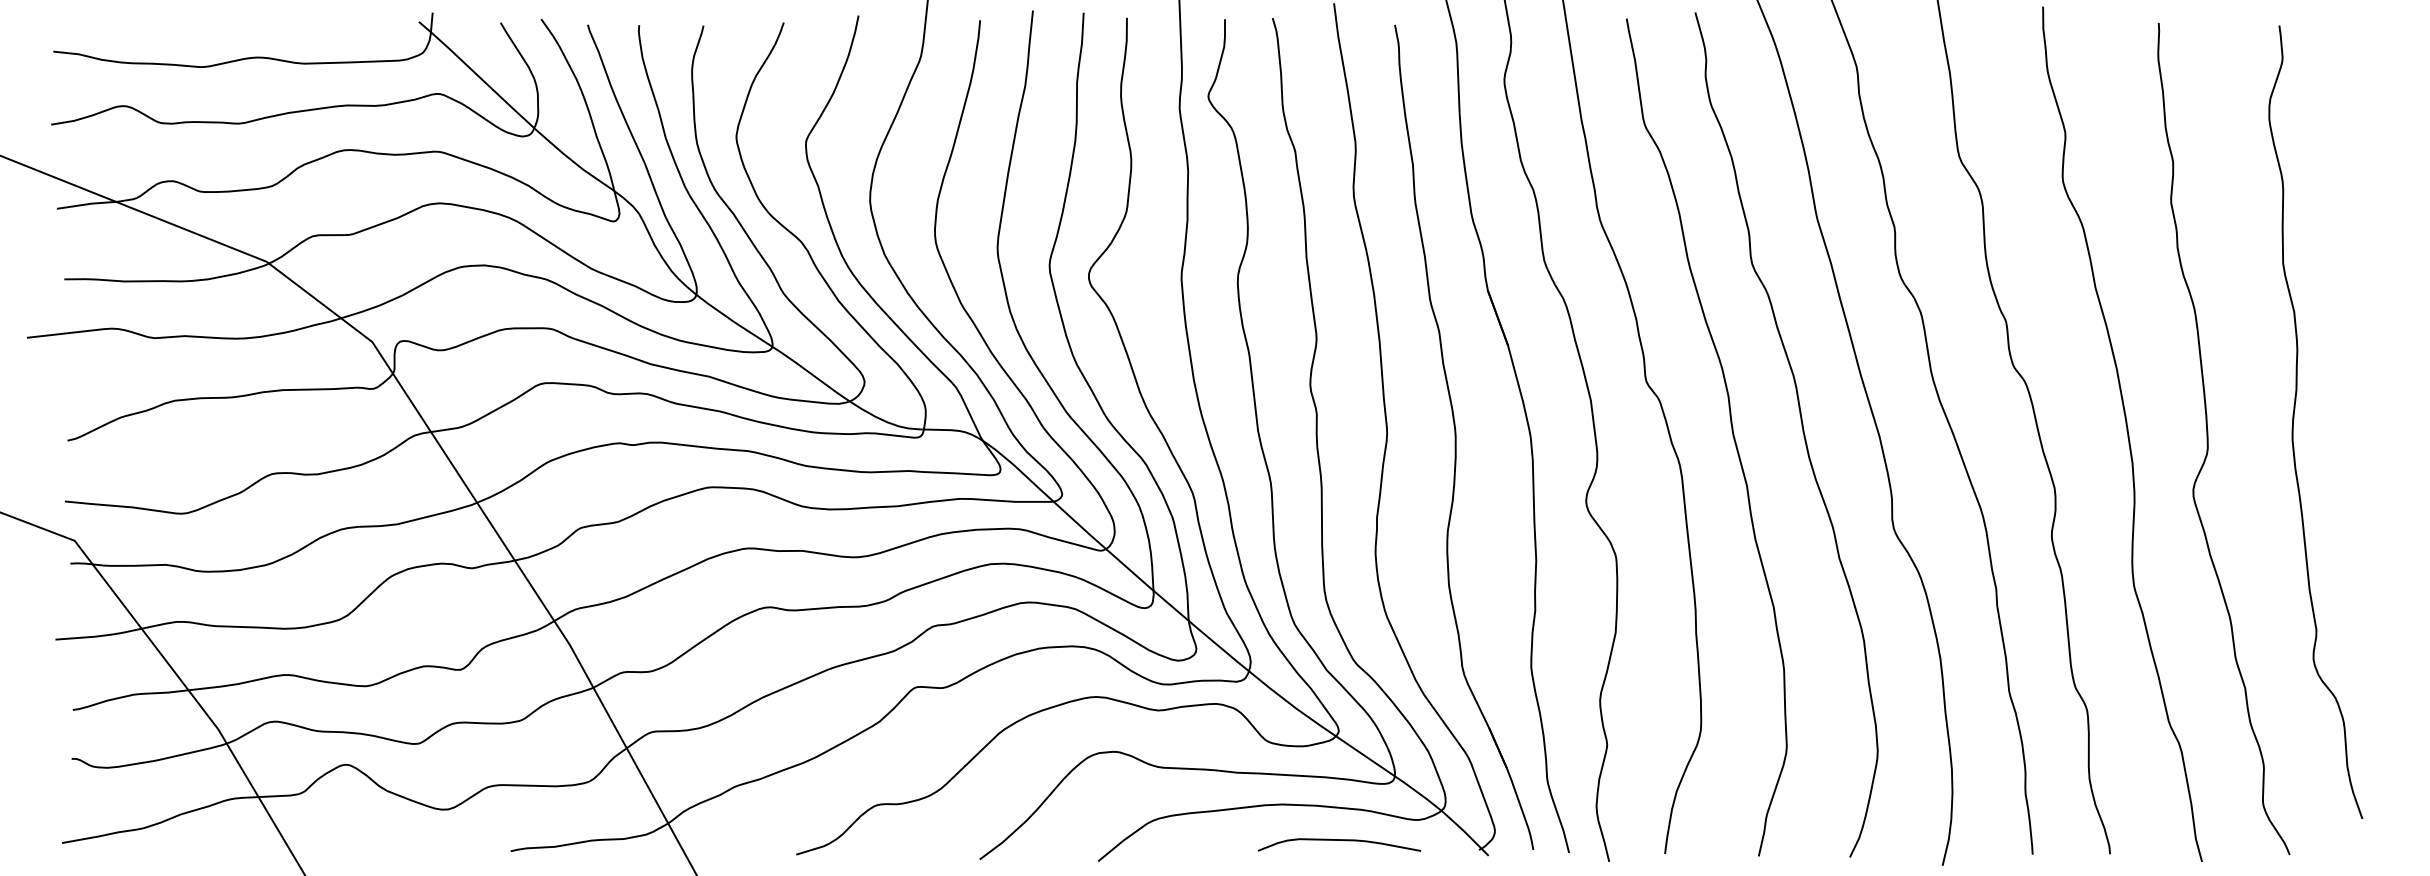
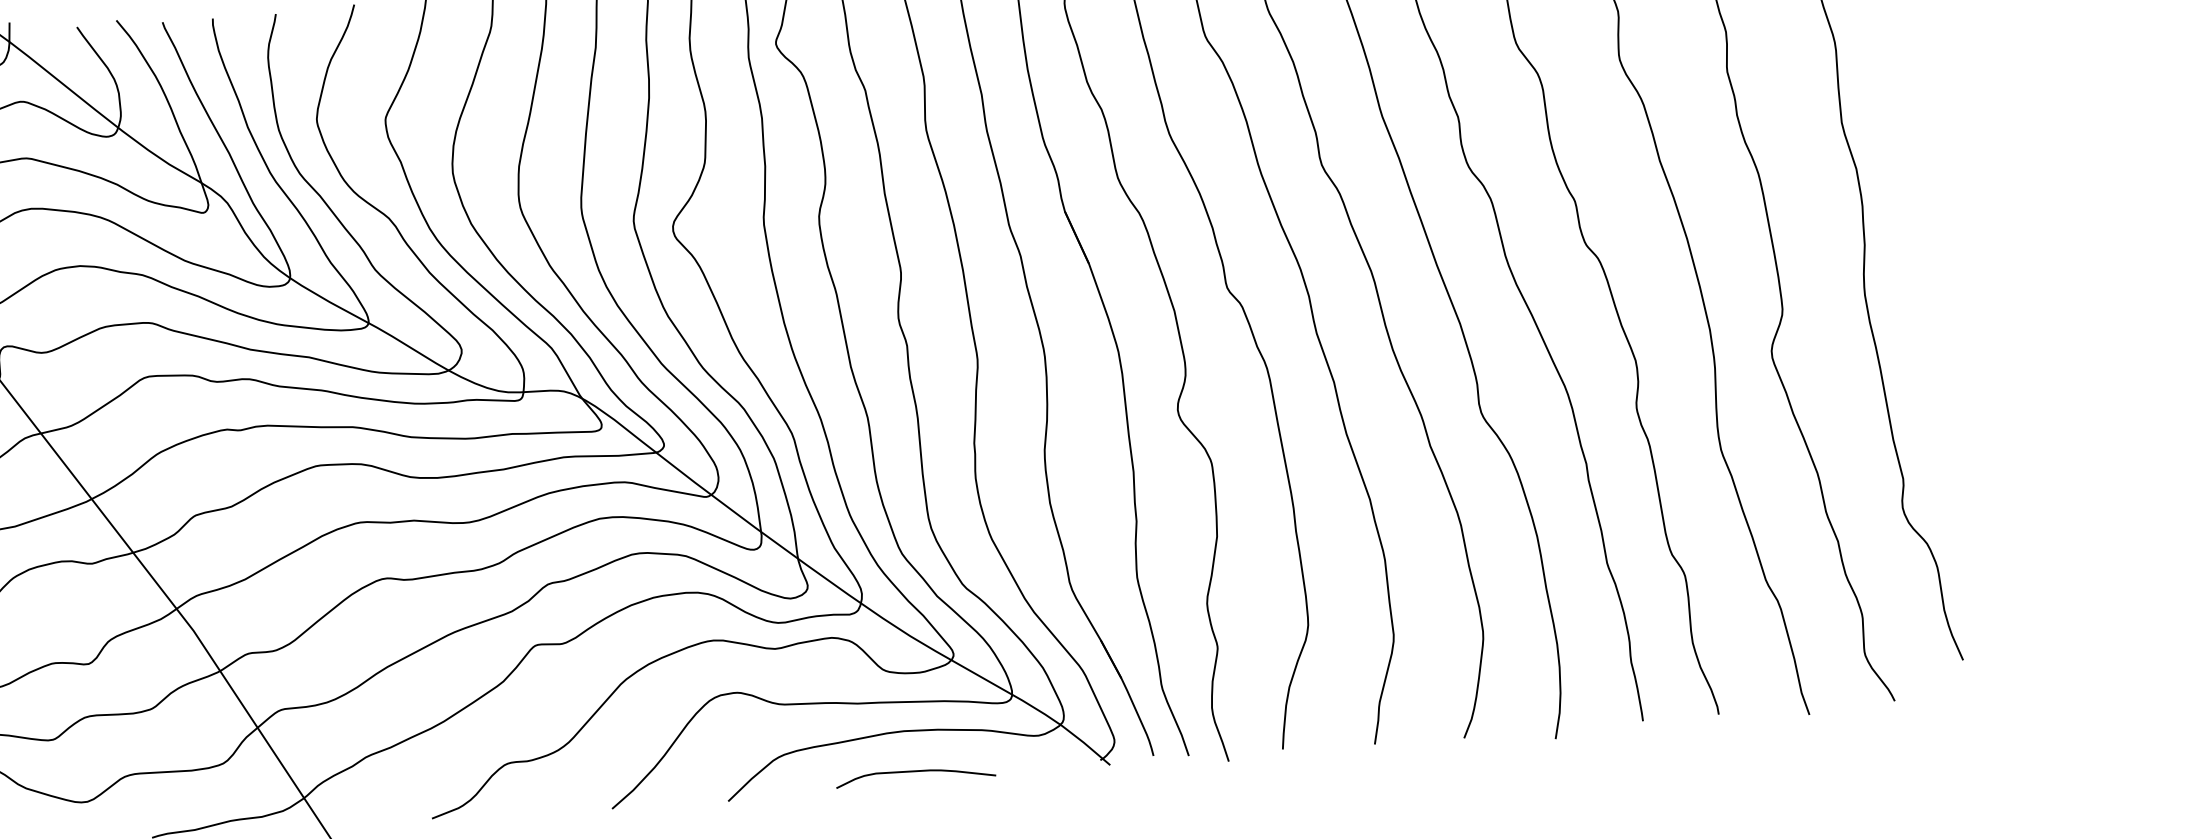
curve: (1339, 840) -> (915, 771), moved

